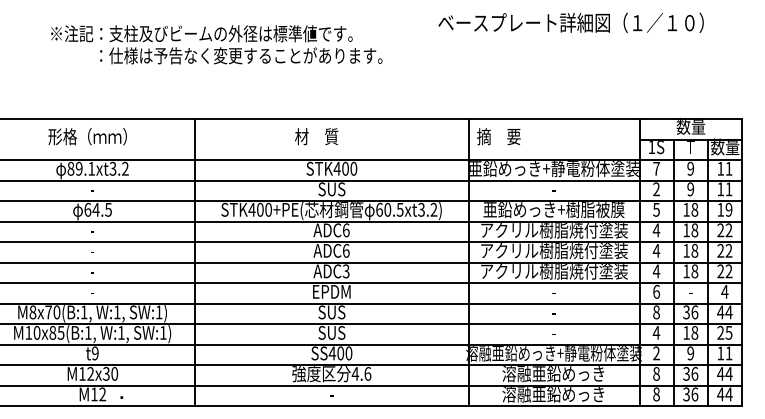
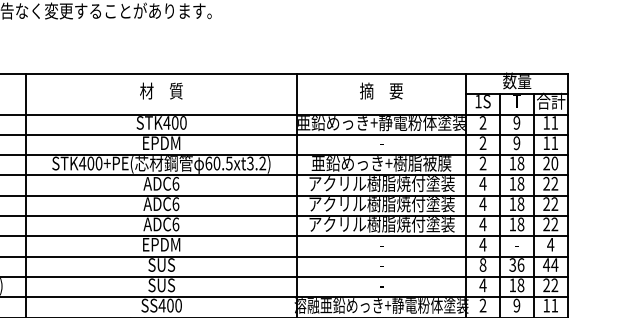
text: (316, 136) -> (161, 90), moved
text: (498, 136) -> (381, 90), moved
text: (725, 146) -> (551, 100), 数量 -> 合計
text: (656, 168) -> (483, 122), 7 -> 2
text: (331, 189) -> (161, 143), SUS -> EPDM
text: (656, 209) -> (483, 163), 5 -> 2
text: (724, 209) -> (550, 163), 19 -> 20
text: (345, 271) -> (175, 224), ADC3 -> ADC6
text: (656, 291) -> (483, 244), 6 -> 4
text: (728, 332) -> (554, 284), 25 -> 22

